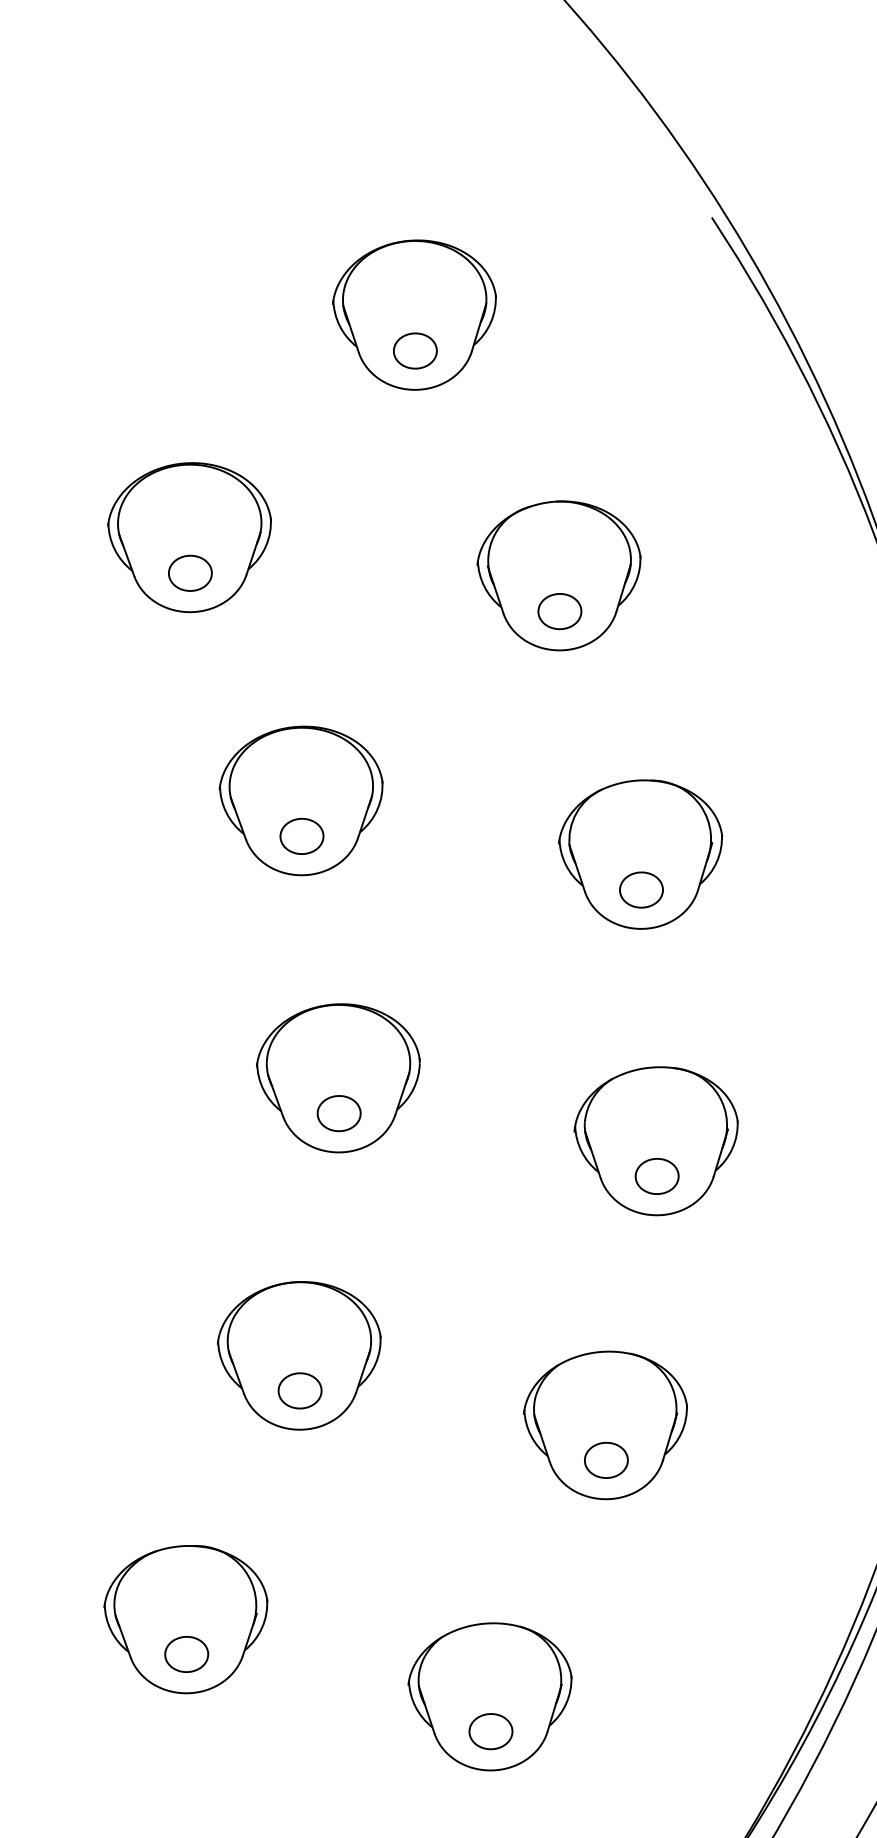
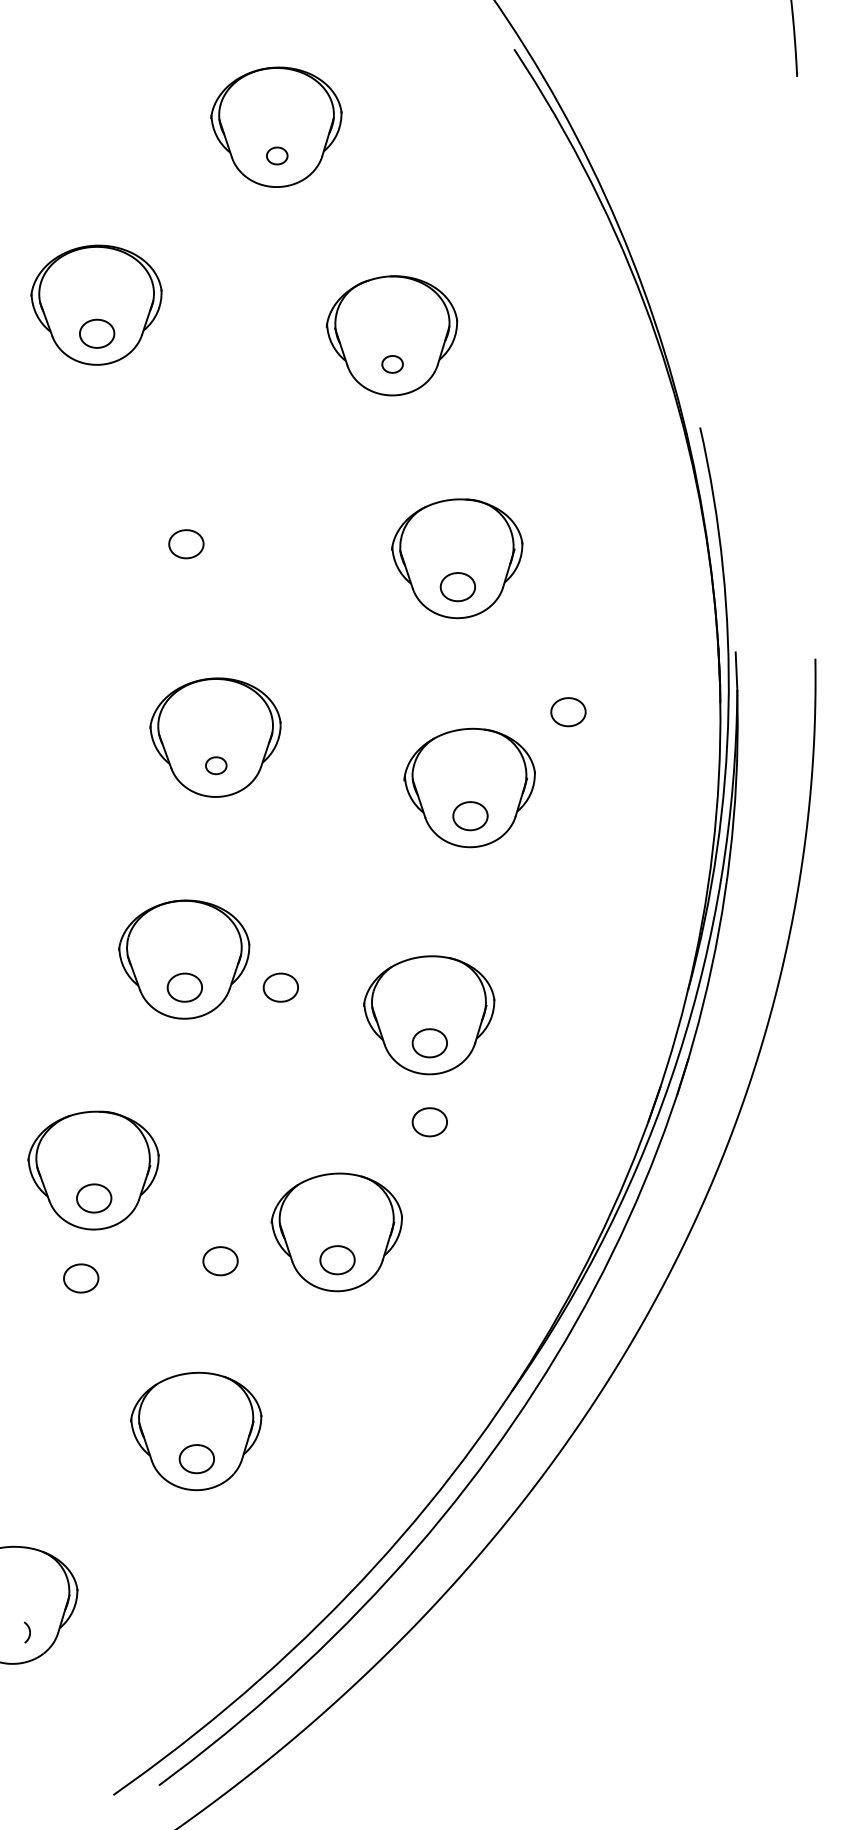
part: (415, 350) -> (277, 155), size x0.6
part: (559, 611) -> (392, 364), size x0.6
part: (300, 800) -> (185, 515), removed
part: (779, 1046) -> (568, 712), added
part: (339, 1113) -> (216, 765), size x0.6
part: (419, 1390) -> (280, 987), added
part: (605, 1559) -> (429, 1122), added
part: (344, 1733) -> (220, 1261), added
part: (170, 1754) -> (81, 1278), added

